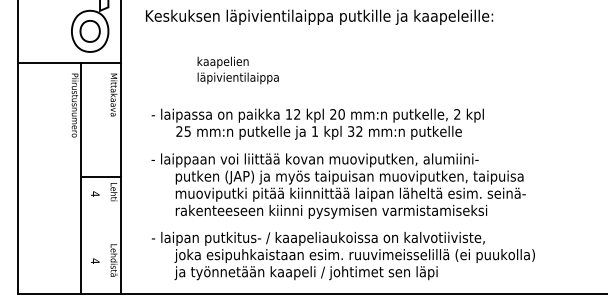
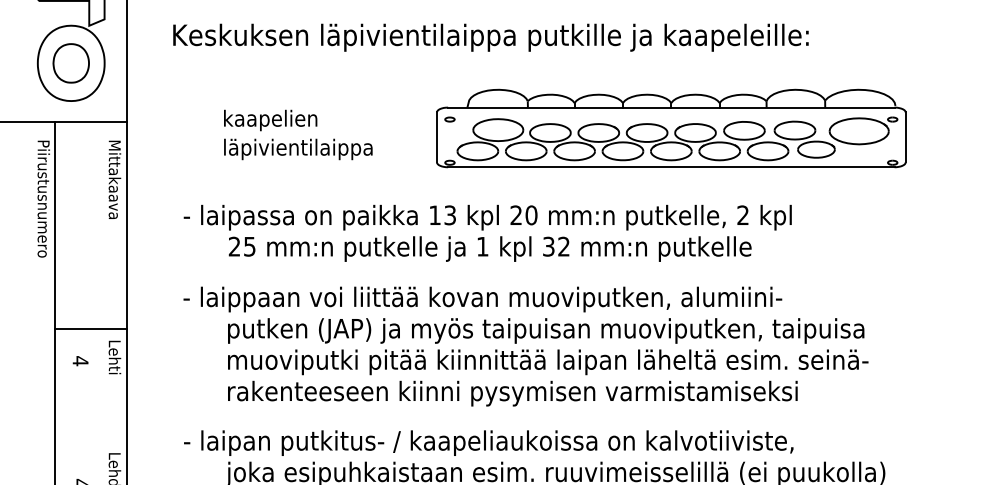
part: (417, 66) -> (670, 127), added
text: (237, 70) -> (296, 134), moved
text: (297, 114) -> (450, 215), 12 -> 13

